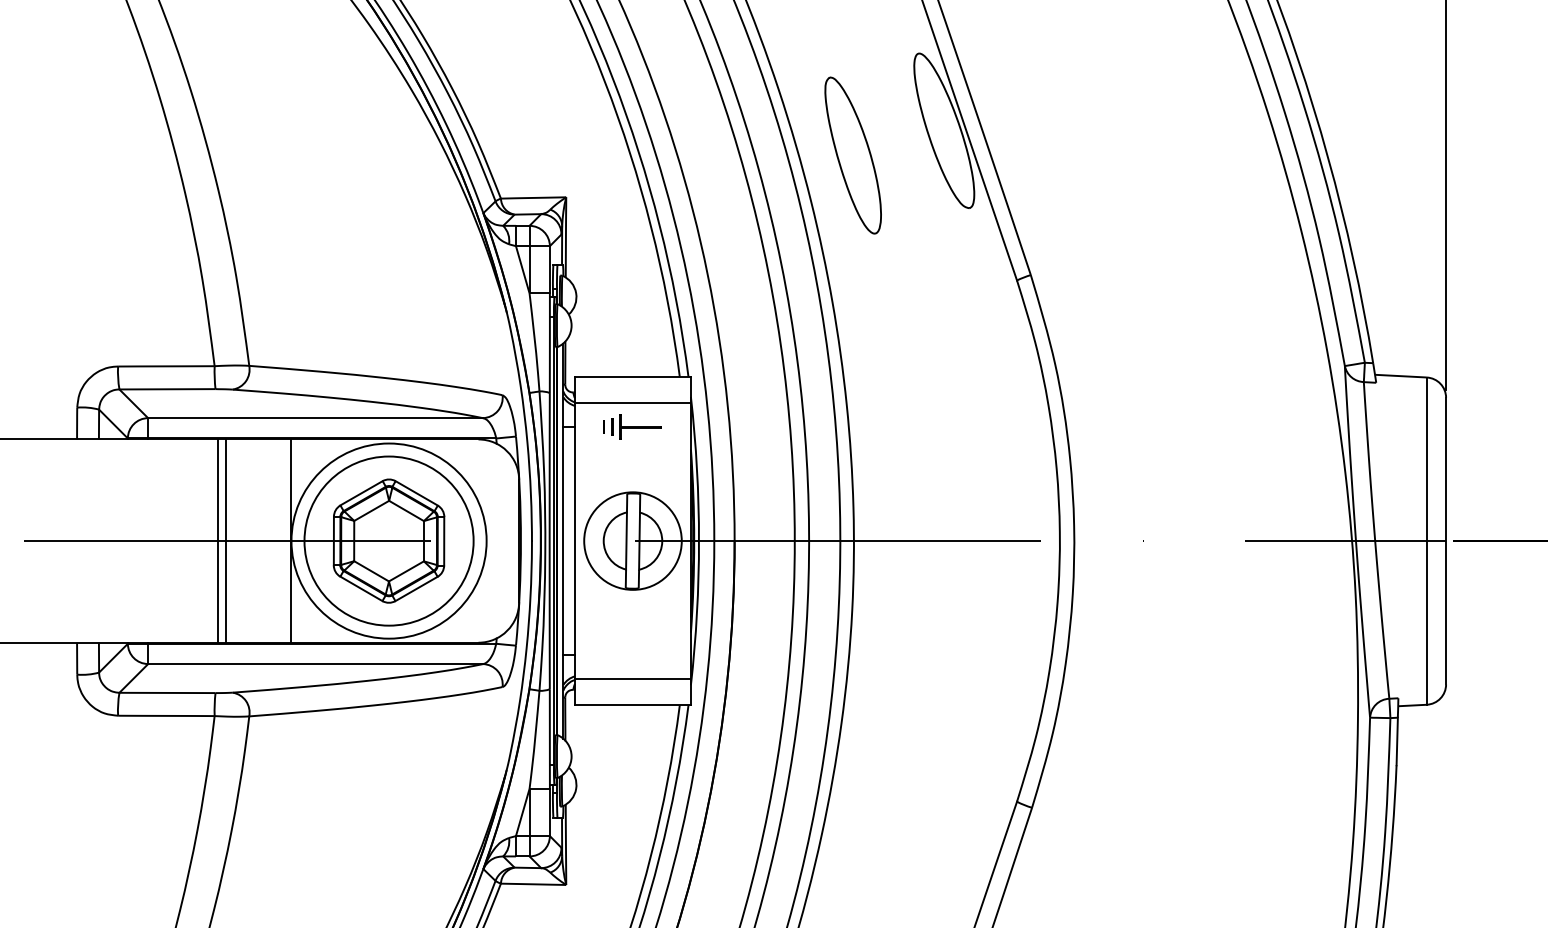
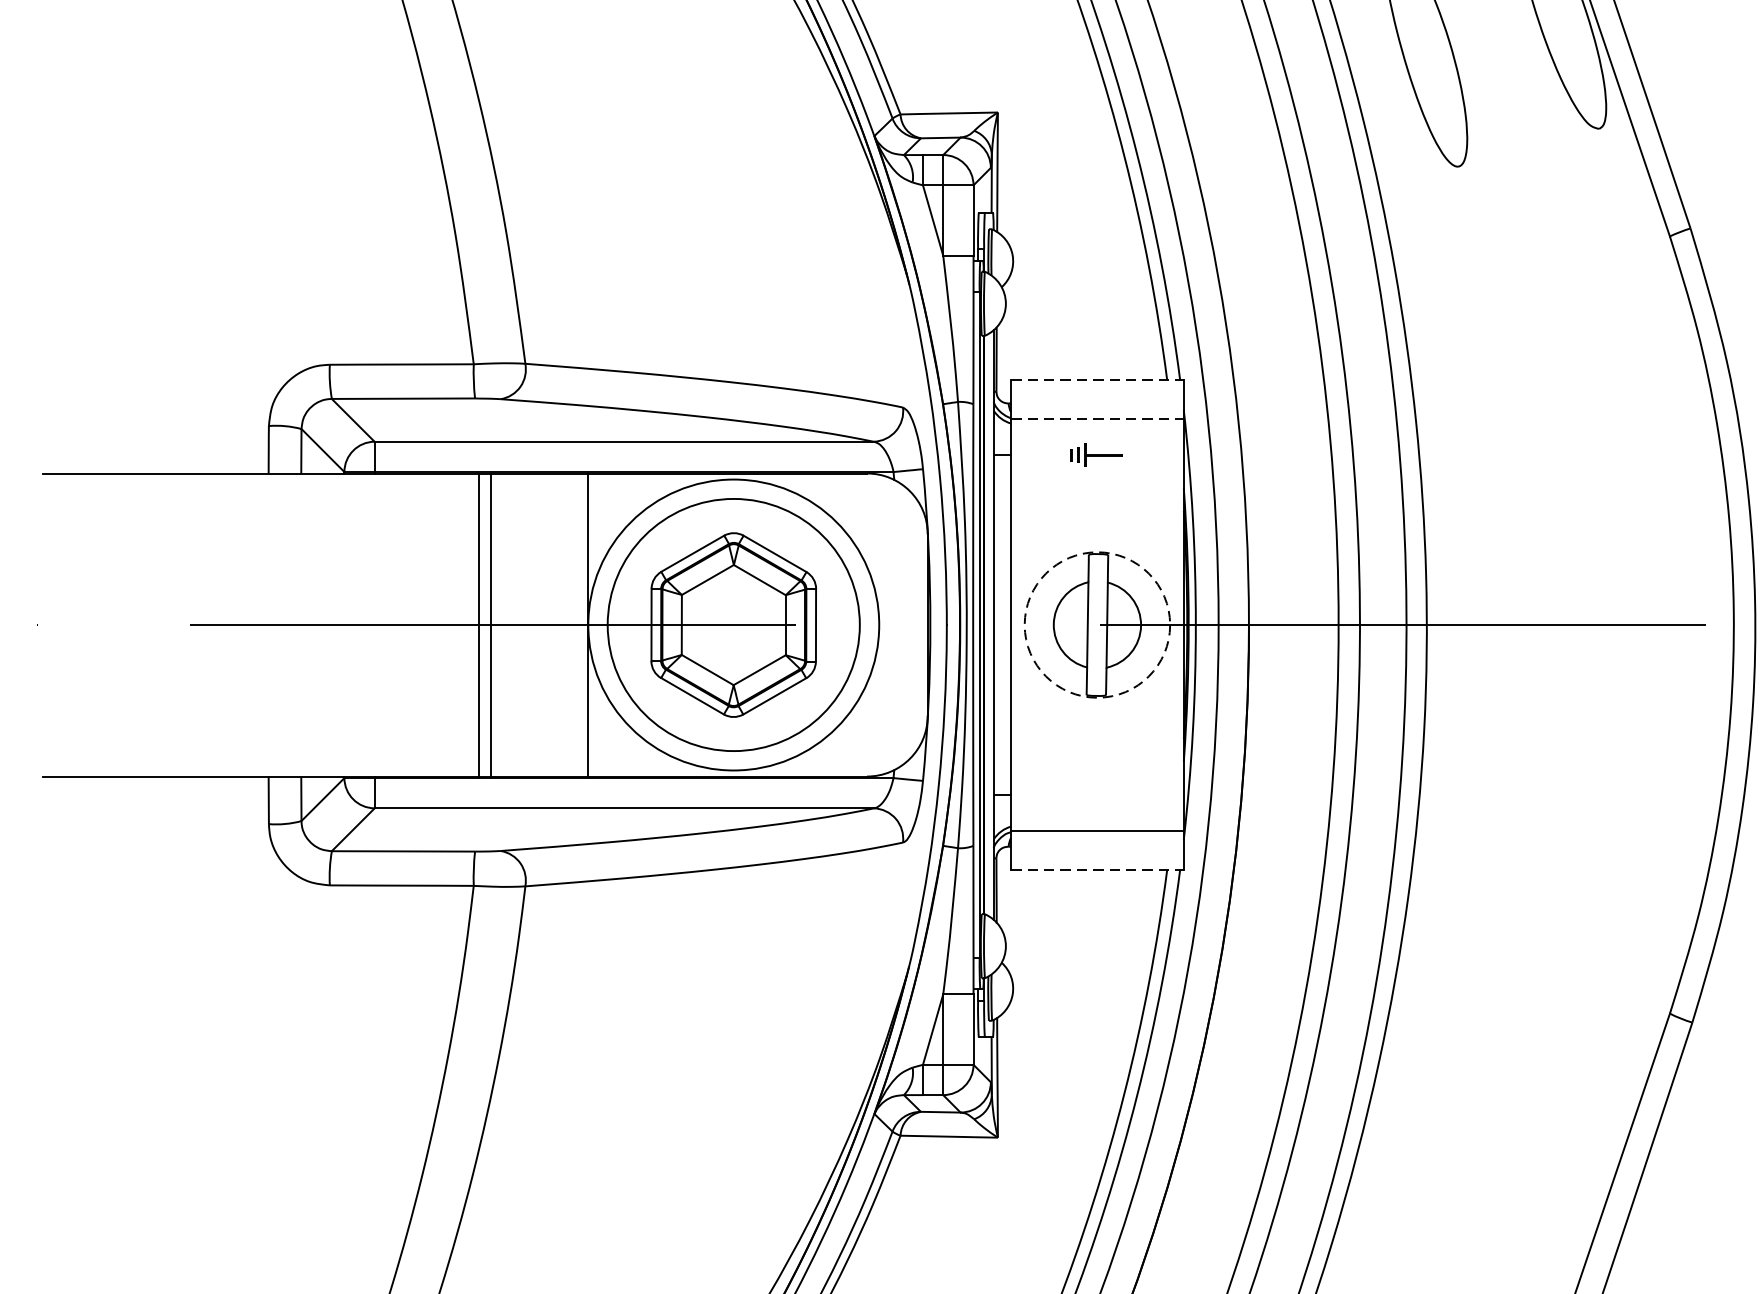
line: (633, 376) -> (1098, 379), solid -> dashed
line: (633, 402) -> (1098, 418), solid -> dashed
part: (632, 426) -> (1096, 454), size x0.6
circle: (632, 540) -> (1096, 624), solid -> dashed
line: (633, 705) -> (1098, 870), solid -> dashed

